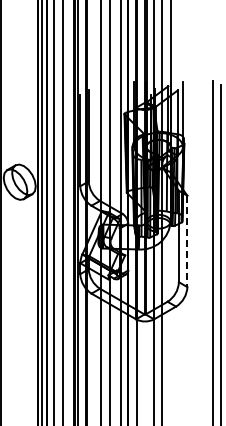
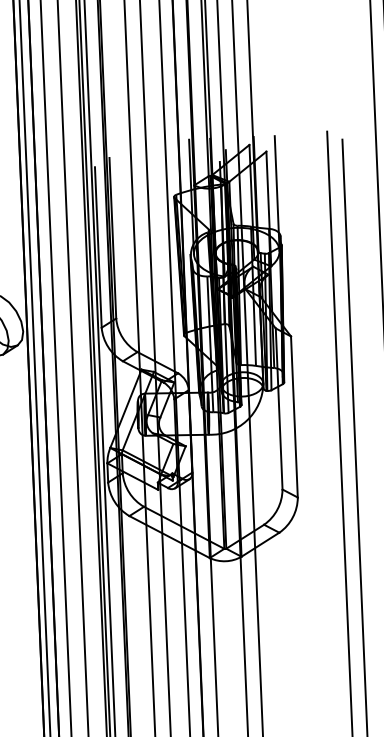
line: (187, 241) -> (294, 417), dashed -> solid

